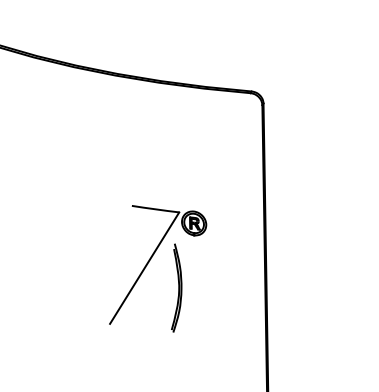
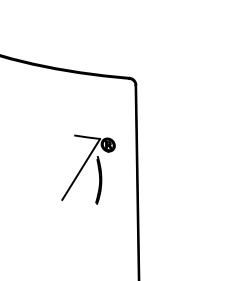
part: (157, 268) -> (88, 169), moved

